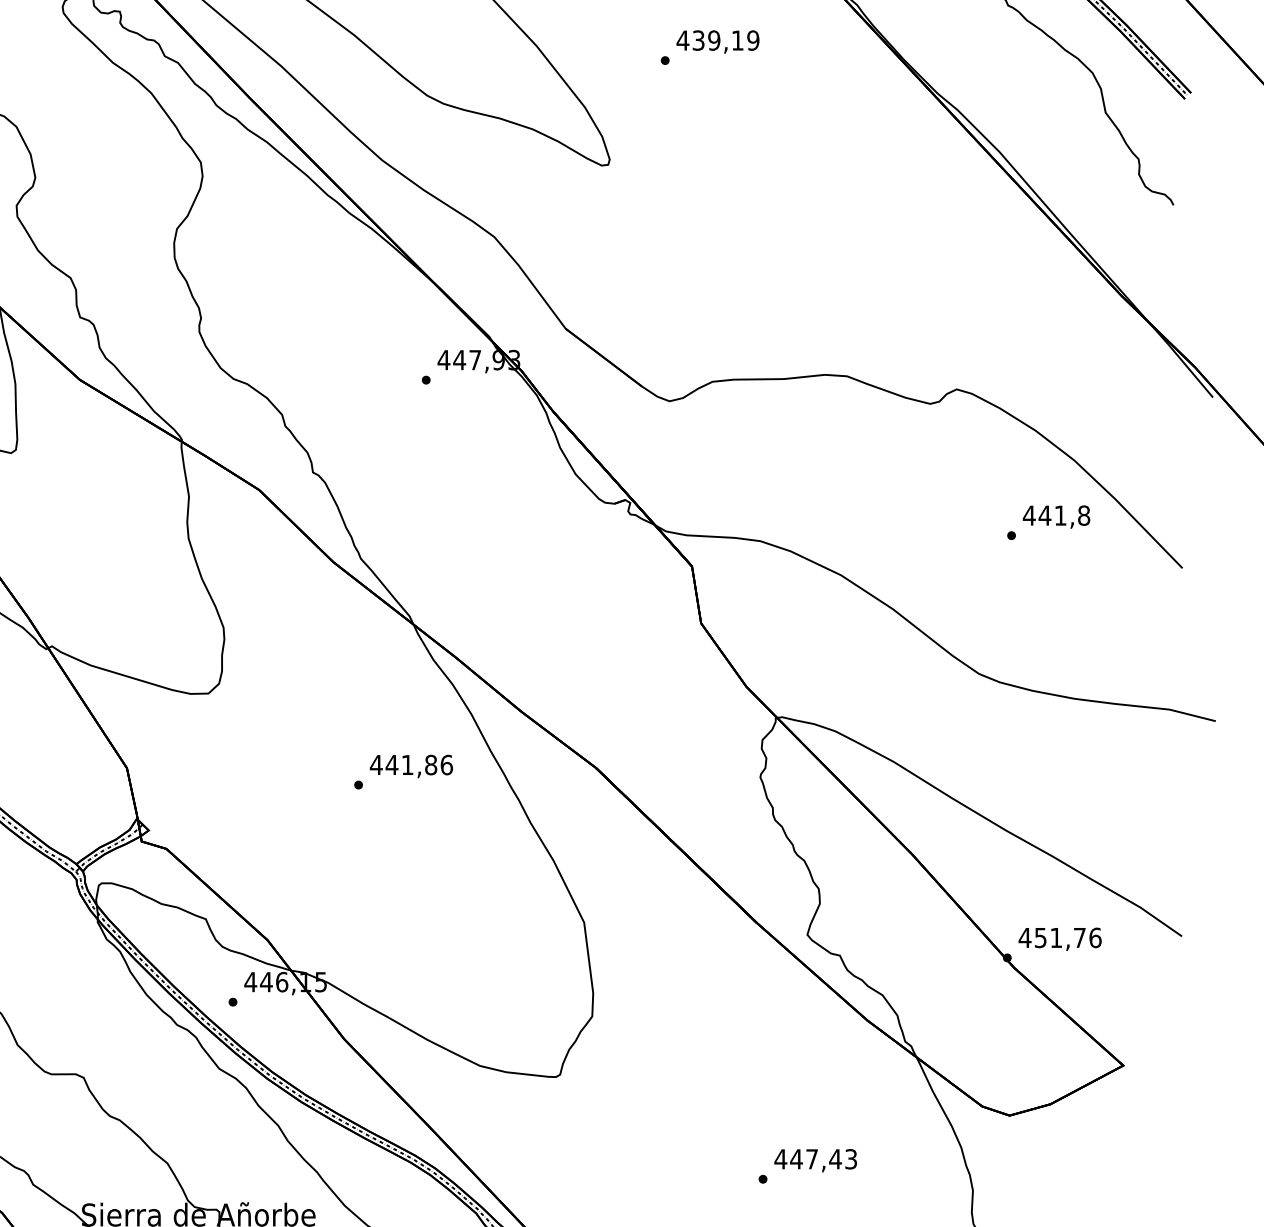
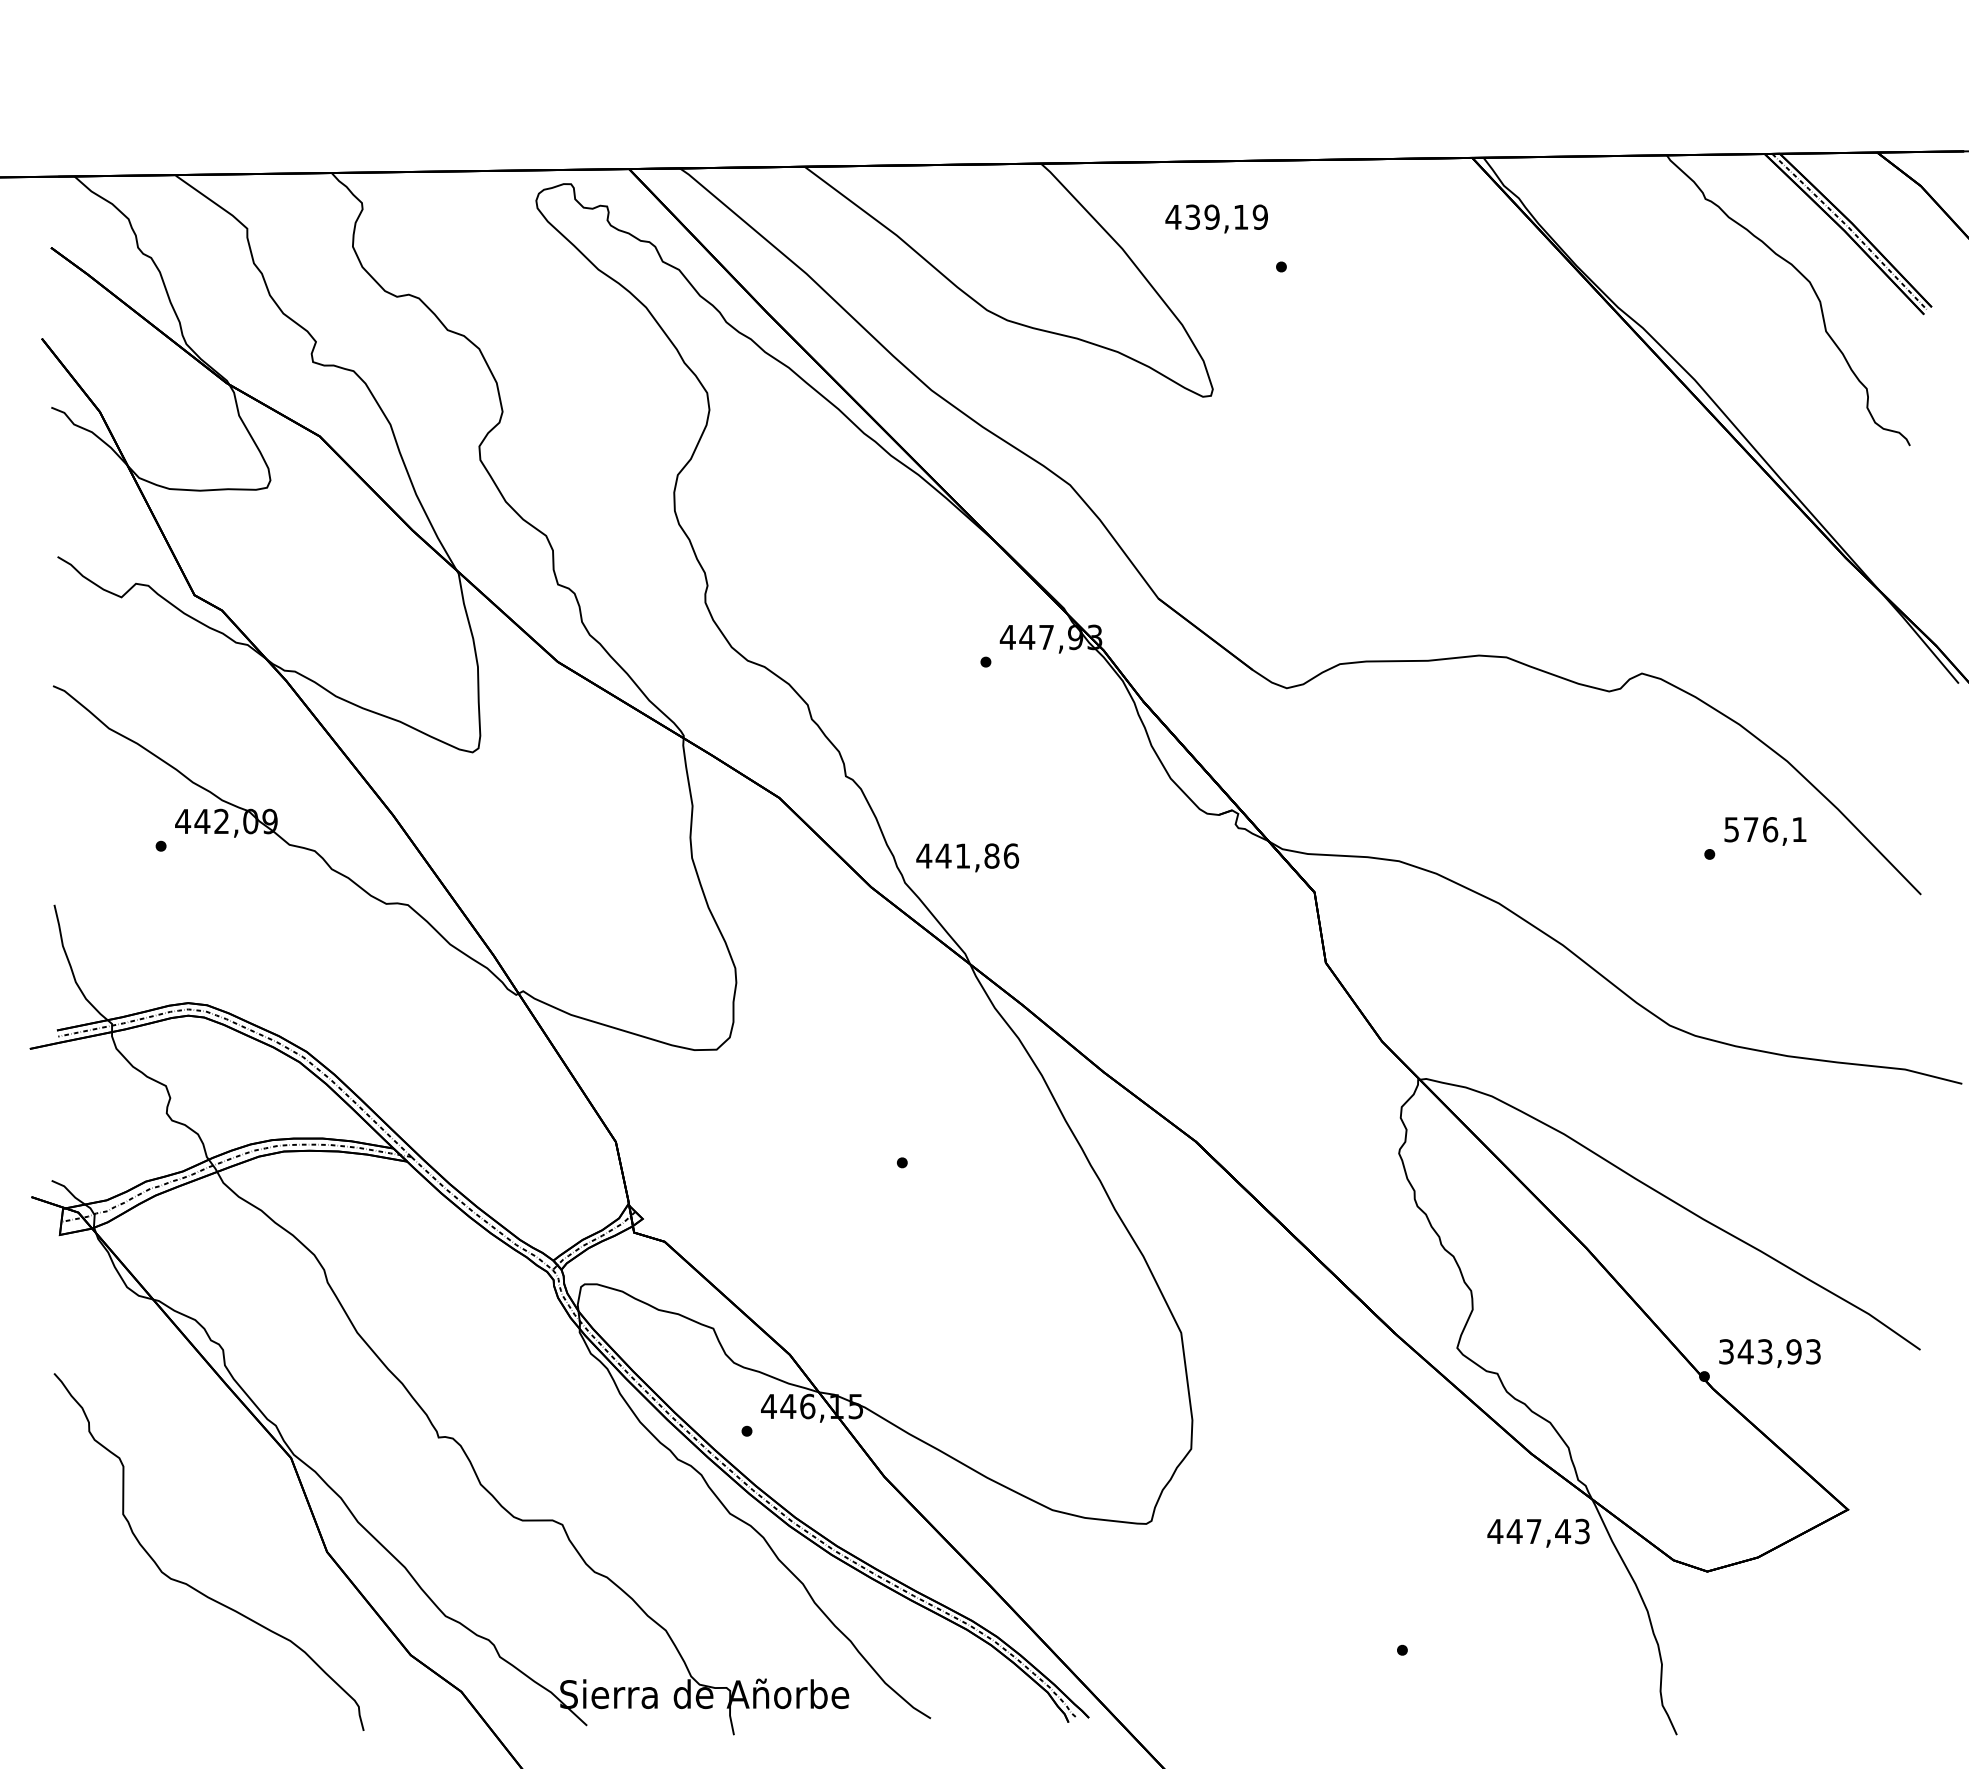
text: (717, 41) -> (1216, 218), moved
text: (1055, 515) -> (1764, 829), 441,8 -> 576,1
text: (411, 766) -> (967, 857), moved
text: (1059, 937) -> (1769, 1351), 451,76 -> 343,93
text: (815, 1160) -> (1538, 1532), moved

